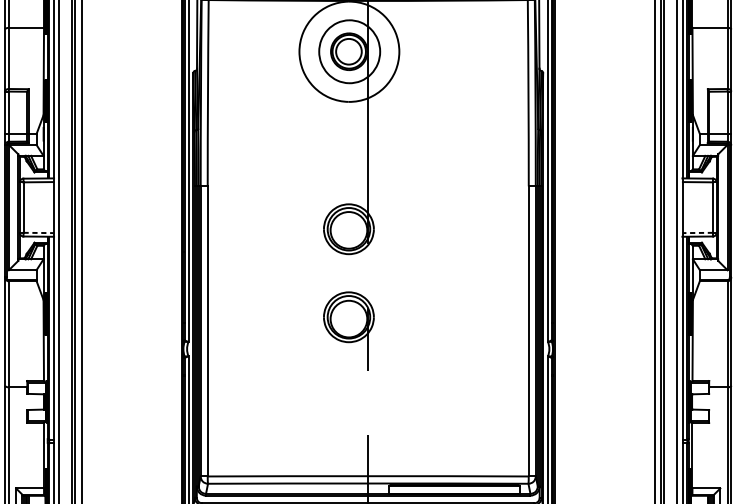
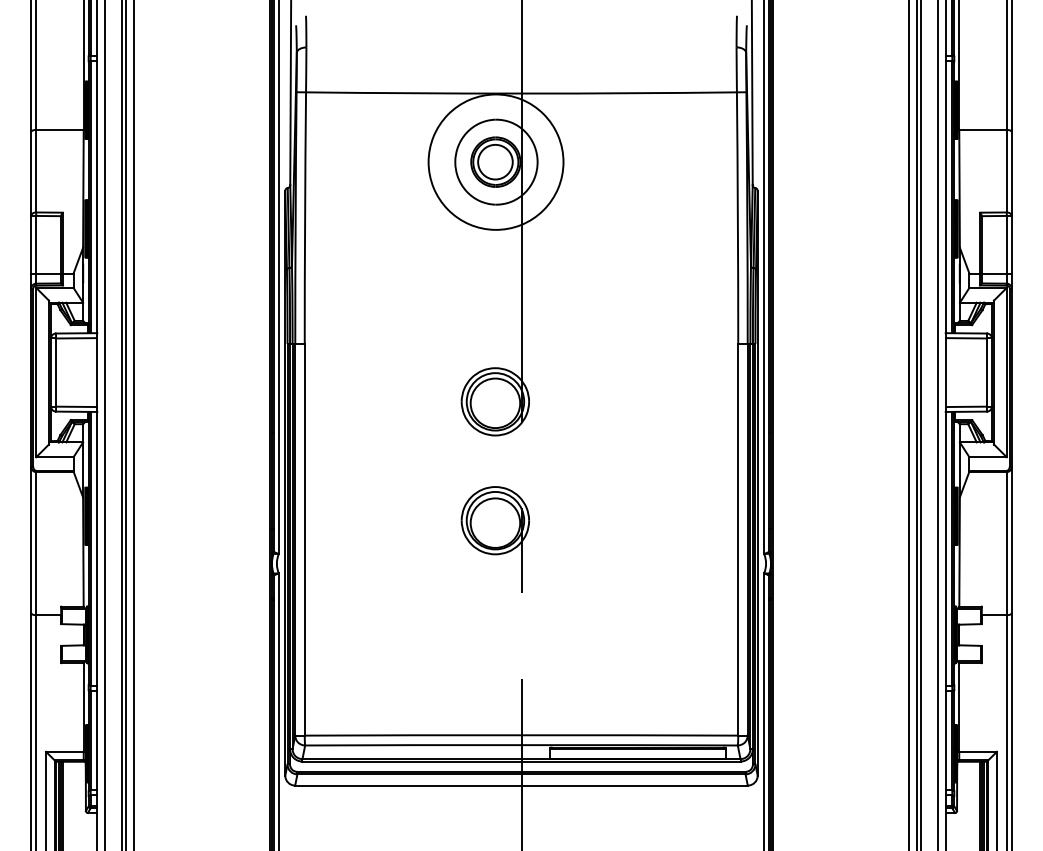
line: (38, 232) -> (76, 406), dashed -> solid
line: (697, 232) -> (966, 406), dashed -> solid

